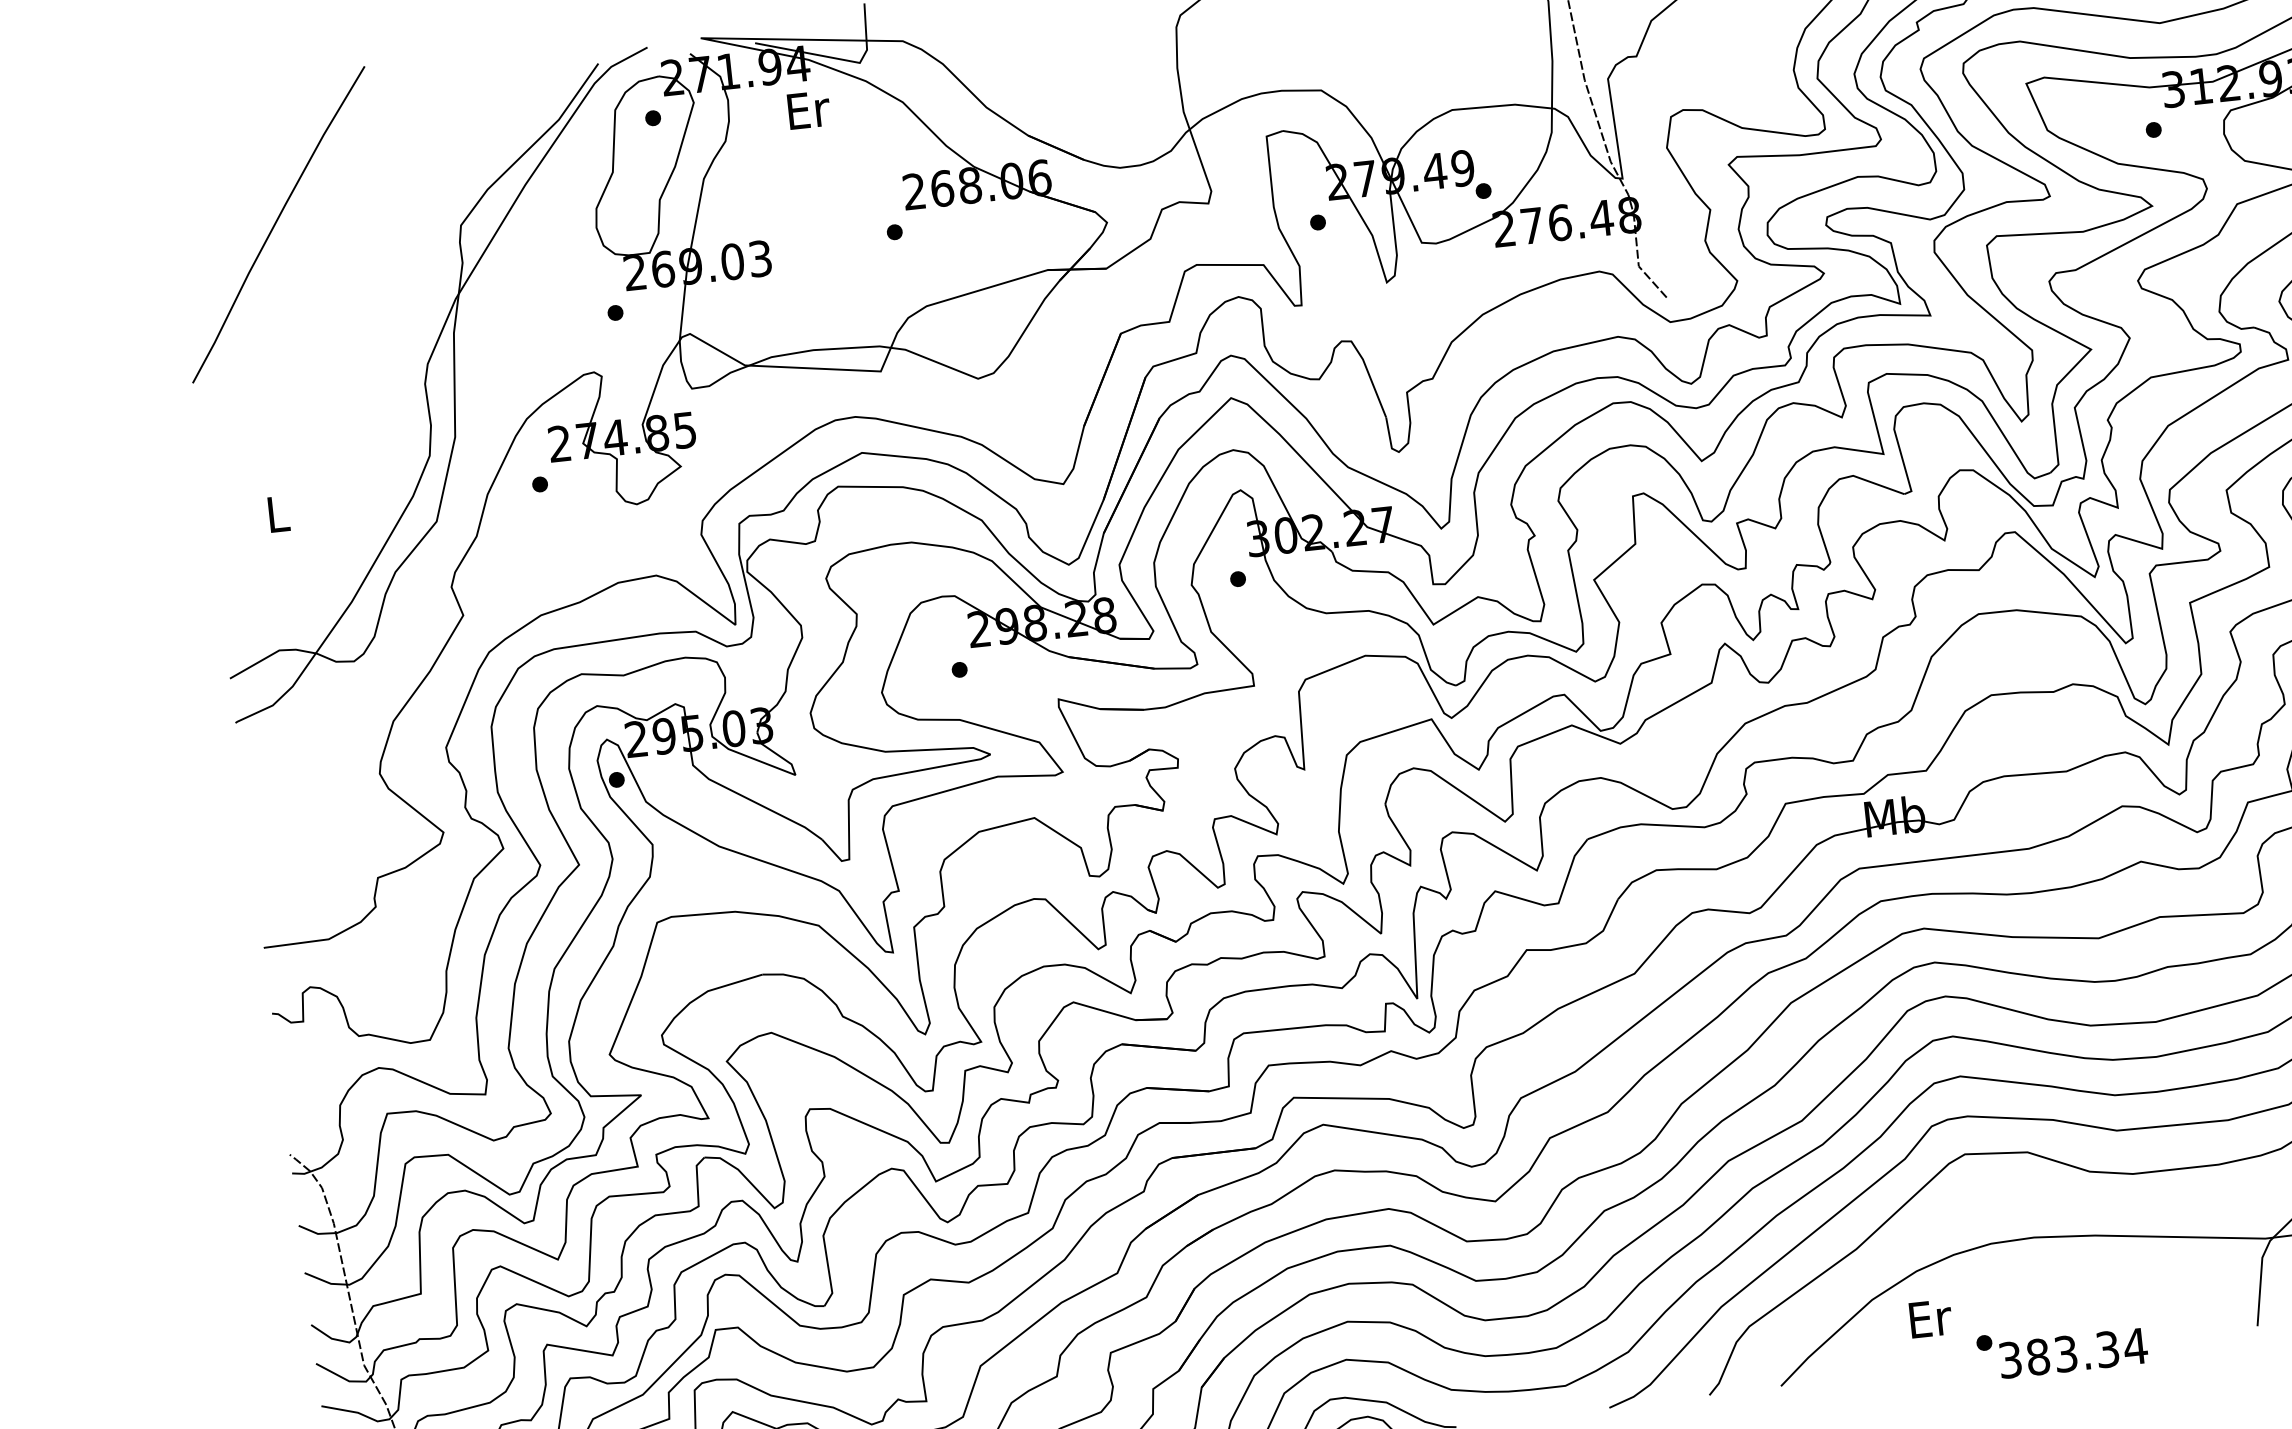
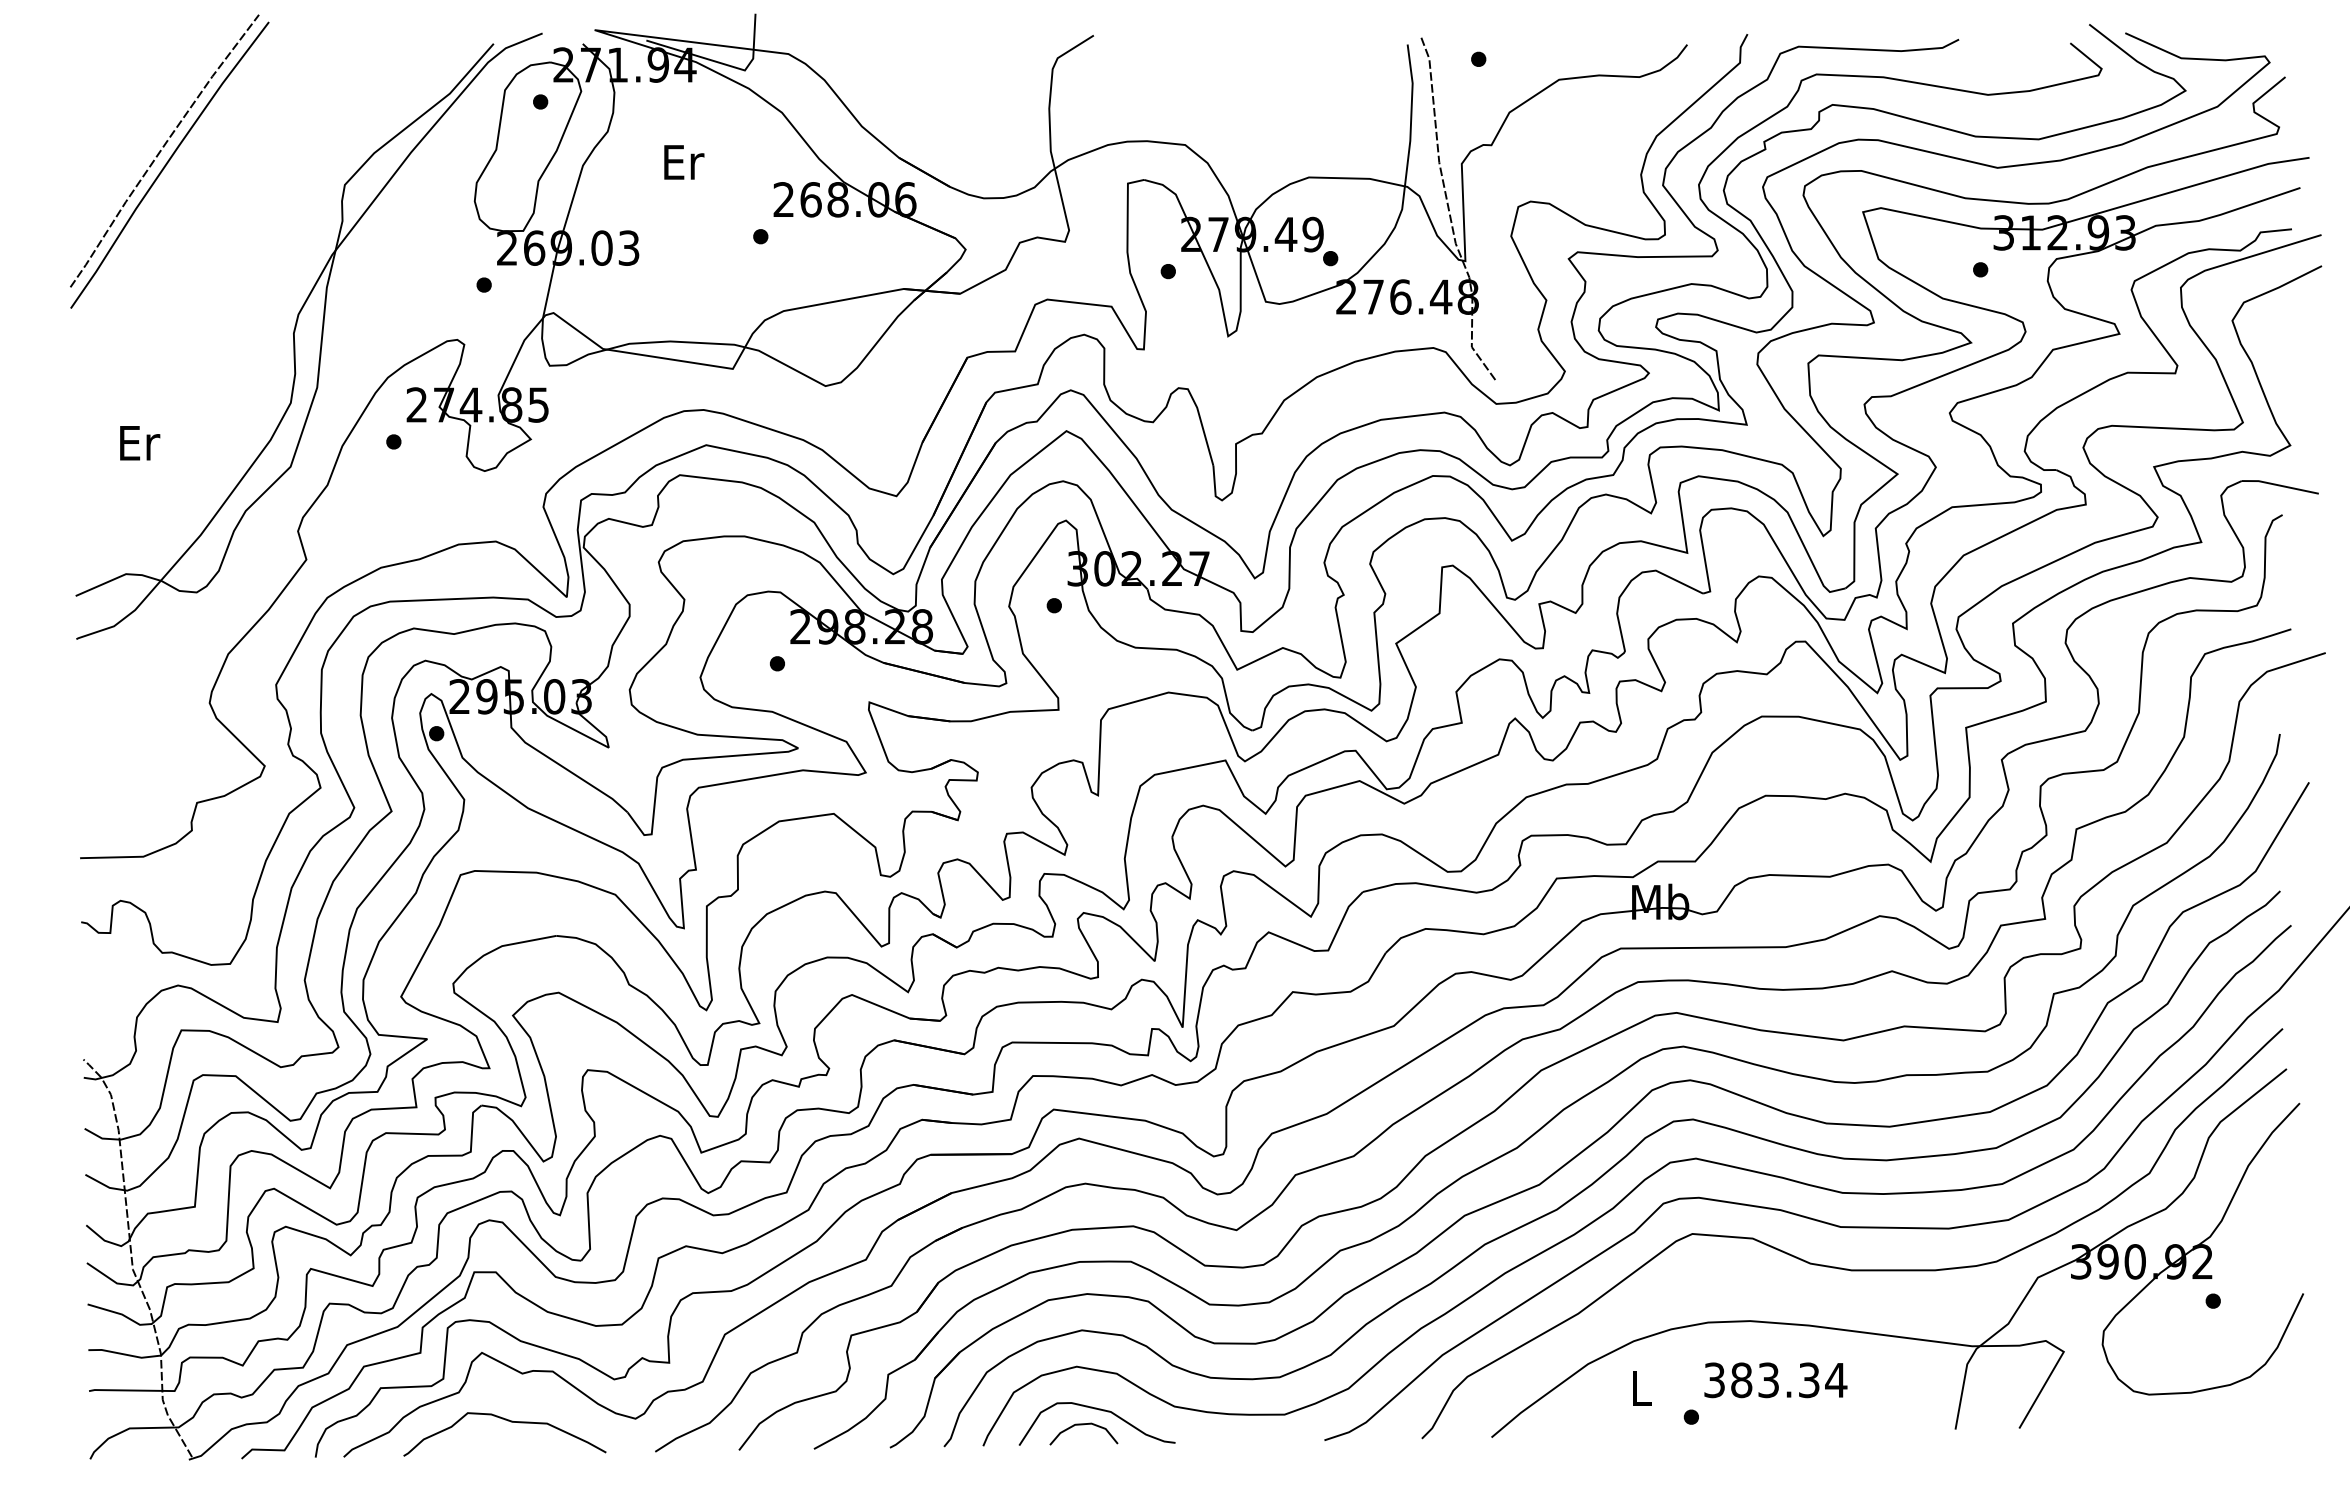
text: (809, 110) -> (684, 162), moved
curve: (271, 207) -> (164, 147), added
text: (279, 514) -> (140, 443), L -> Er
text: (1930, 1318) -> (1642, 1388), Er -> L
text: (2073, 1353) -> (1775, 1380), moved

